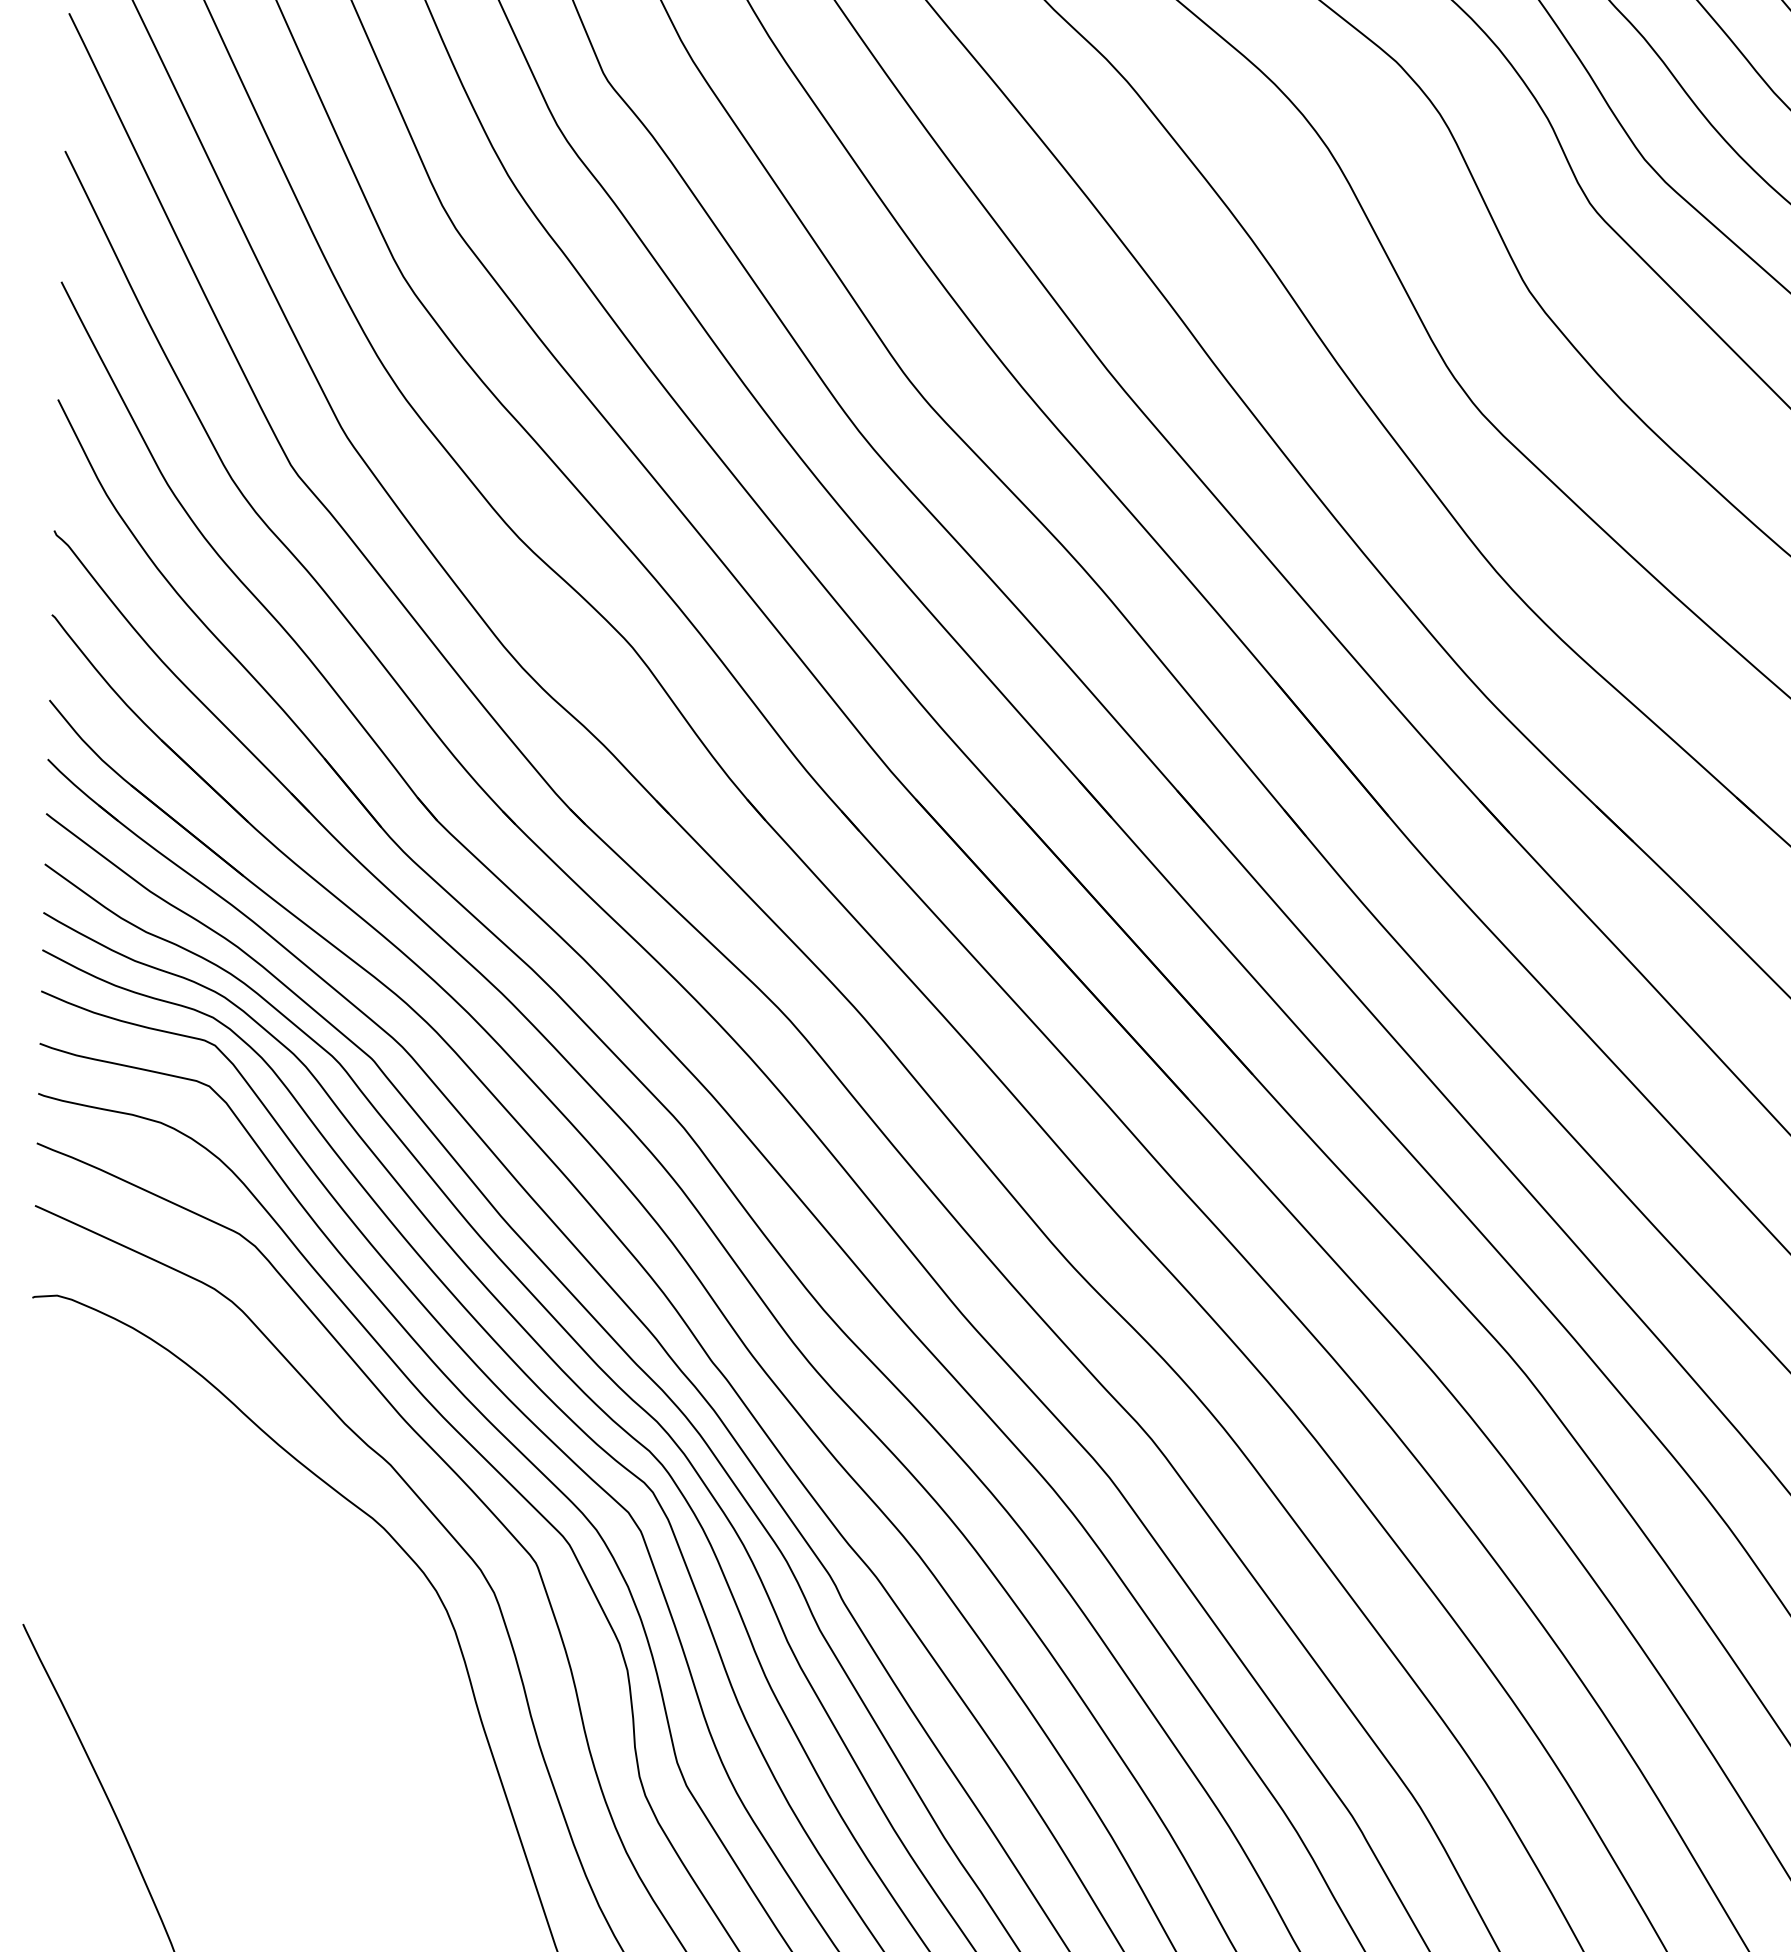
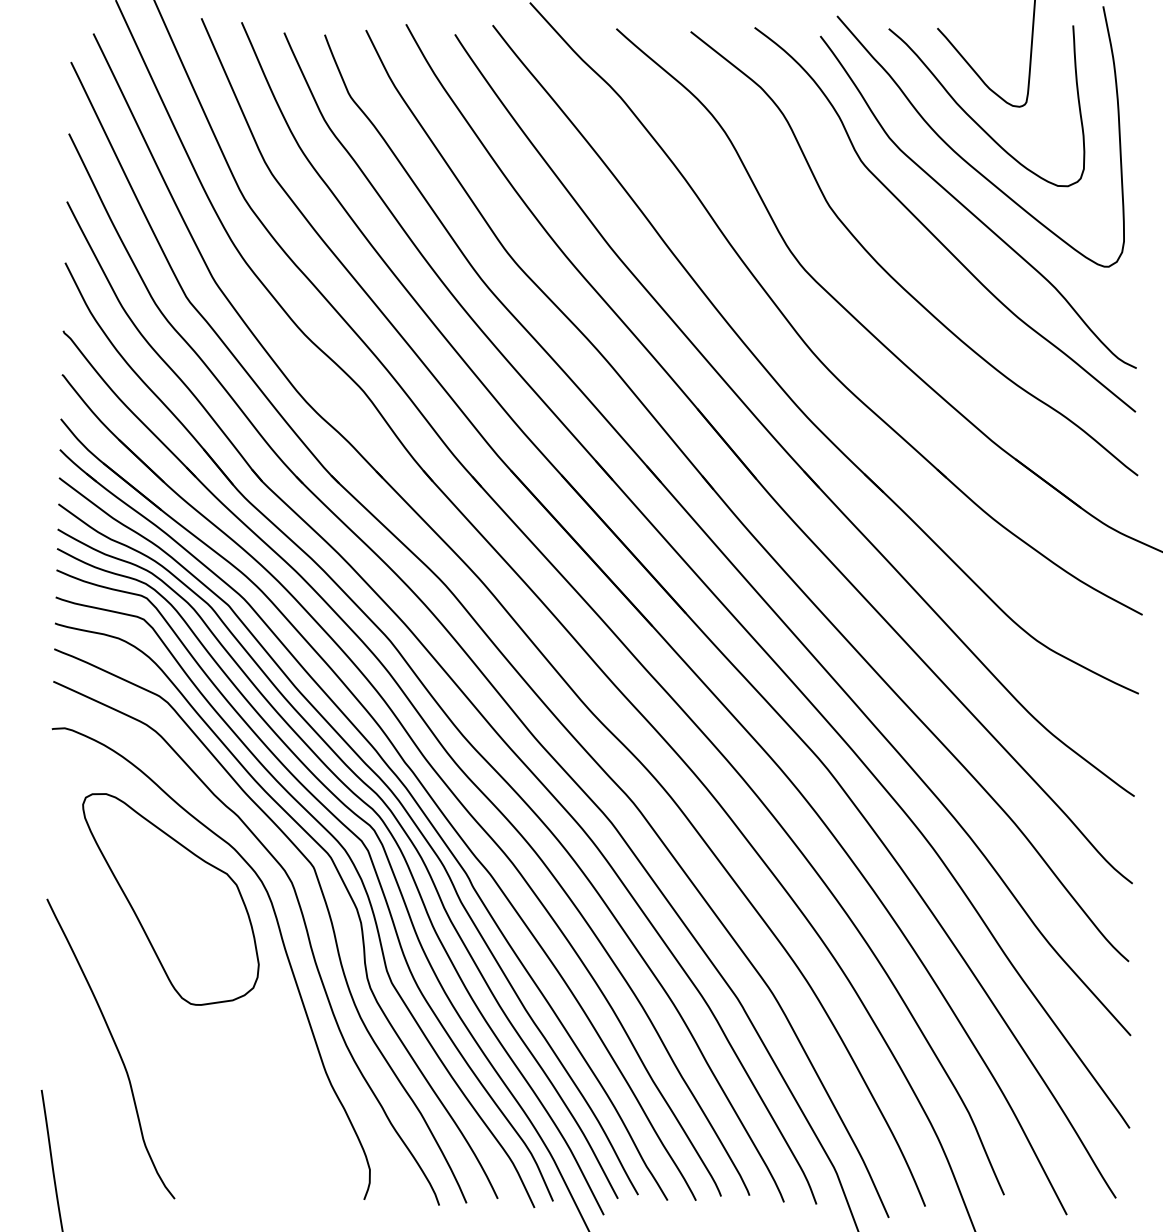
part: (260, 1625) -> (170, 899), added

